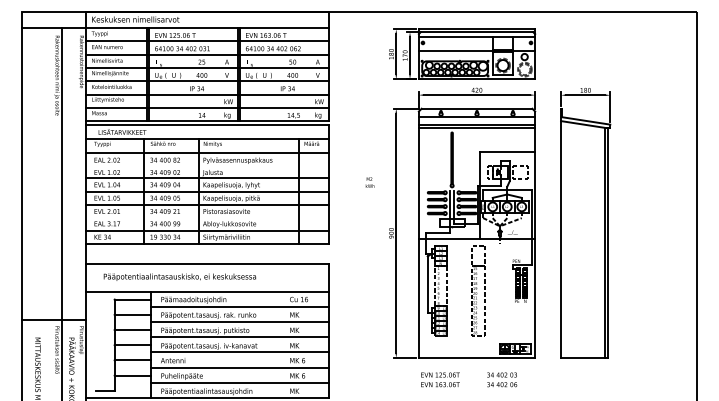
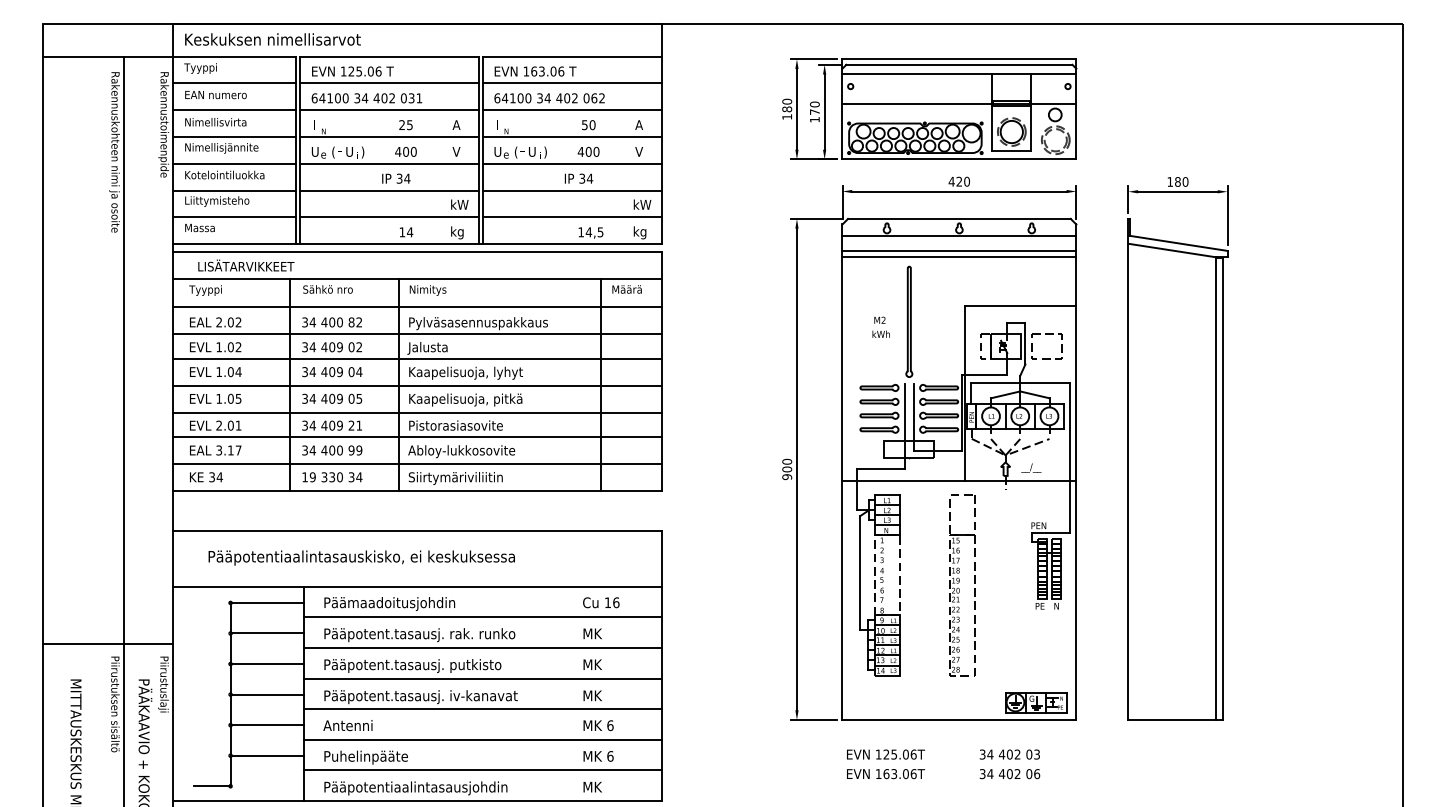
line: (207, 166) -> (417, 335), added
text: (369, 182) -> (879, 327), moved
line: (207, 217) -> (417, 437), added

